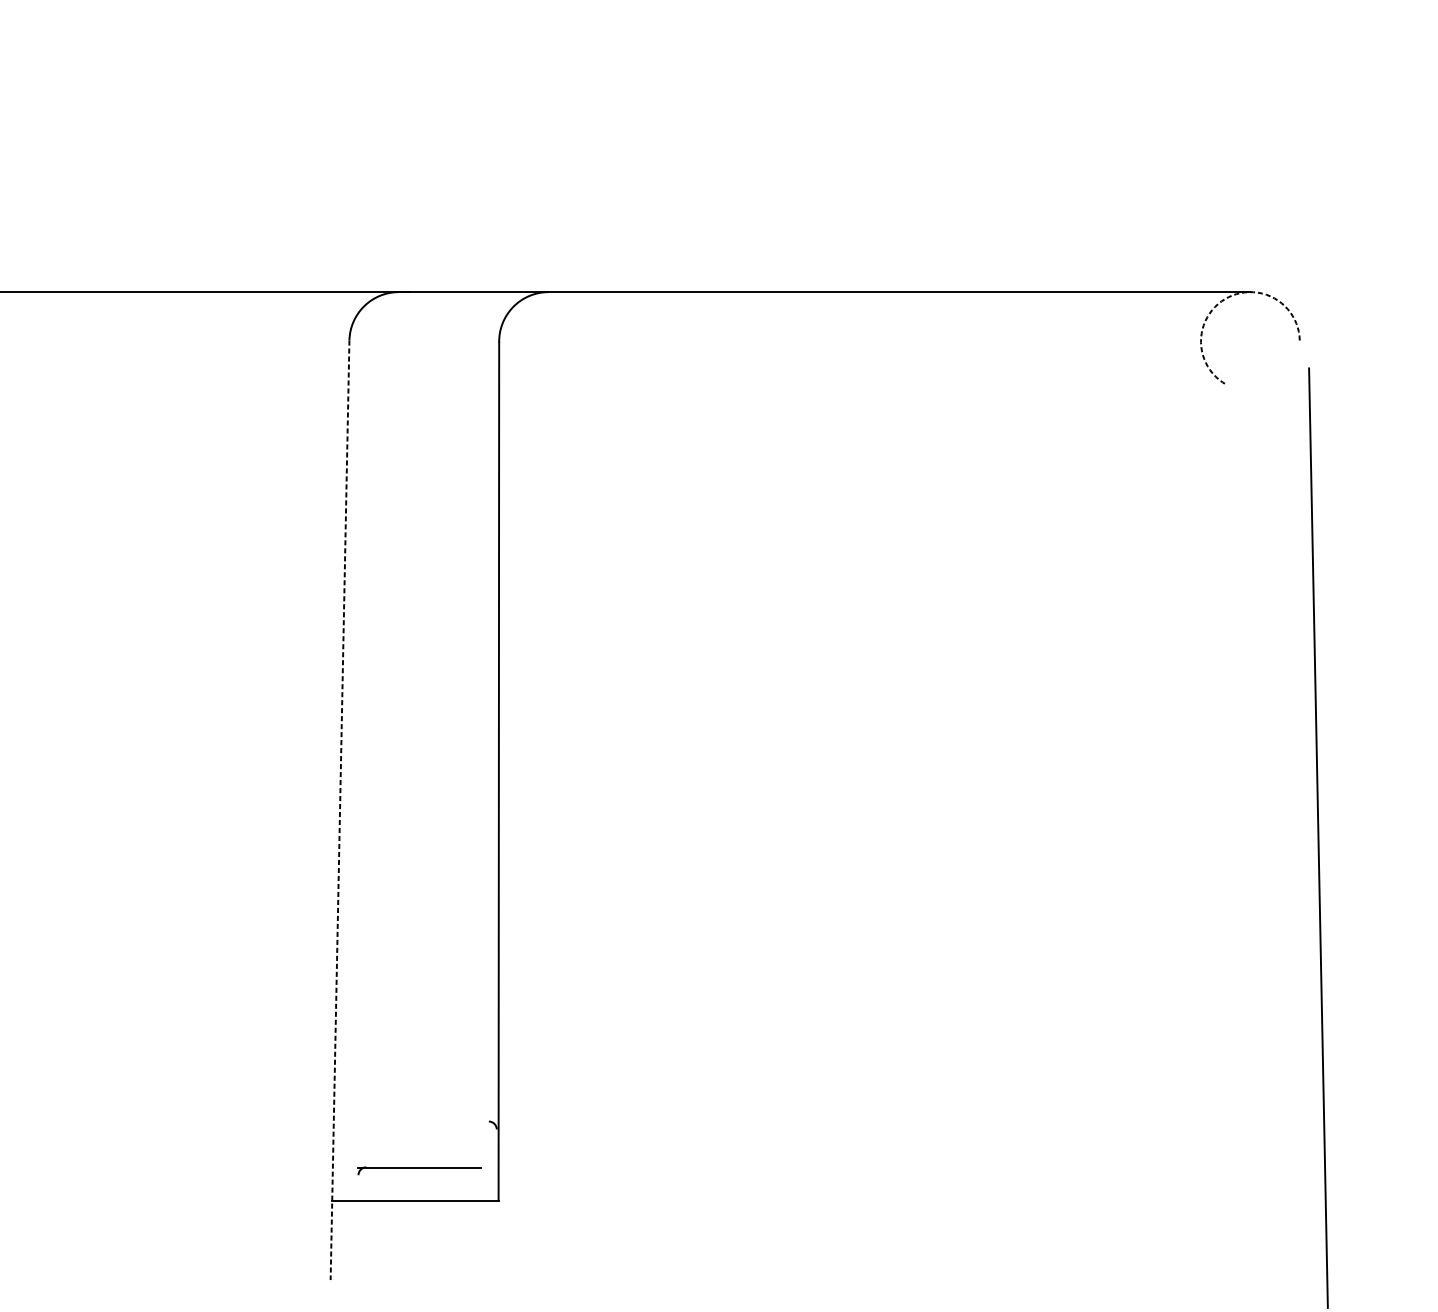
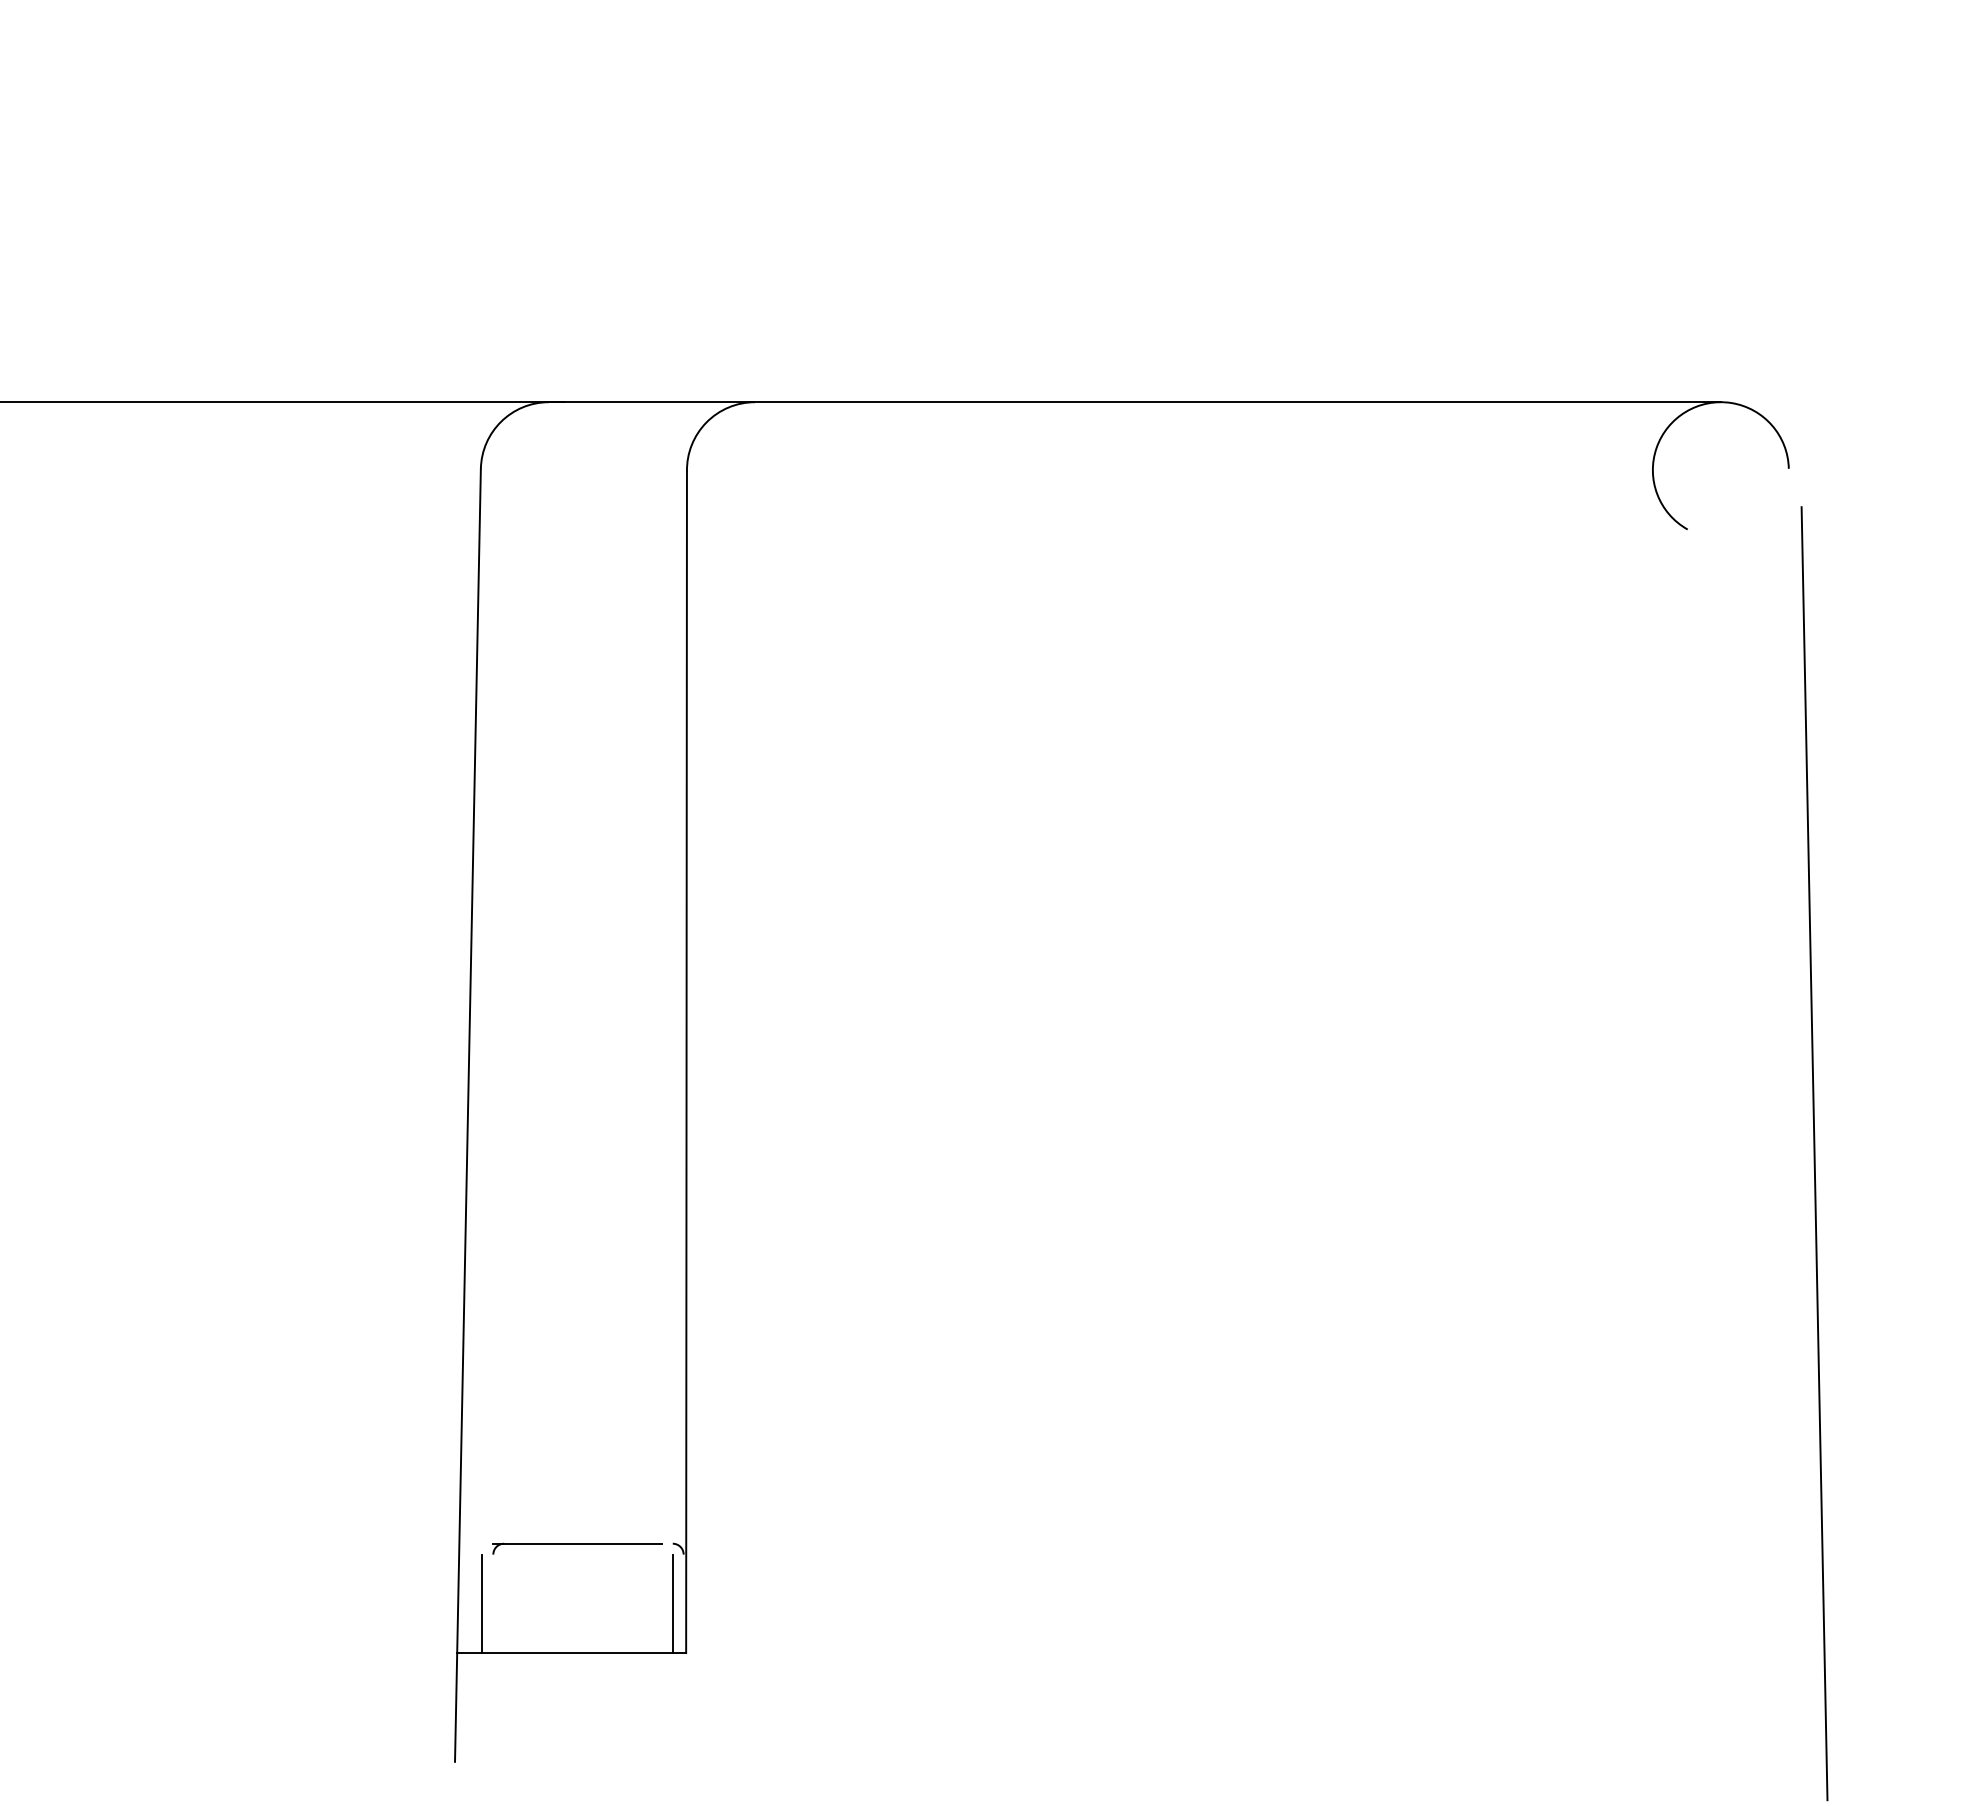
arc: (1224, 298) -> (1685, 411), dashed -> solid
line: (339, 810) -> (467, 1115), dashed -> solid
line: (350, 1165) -> (482, 1604), added
line: (488, 1165) -> (672, 1604), added
part: (419, 1170) -> (577, 1548), moved

